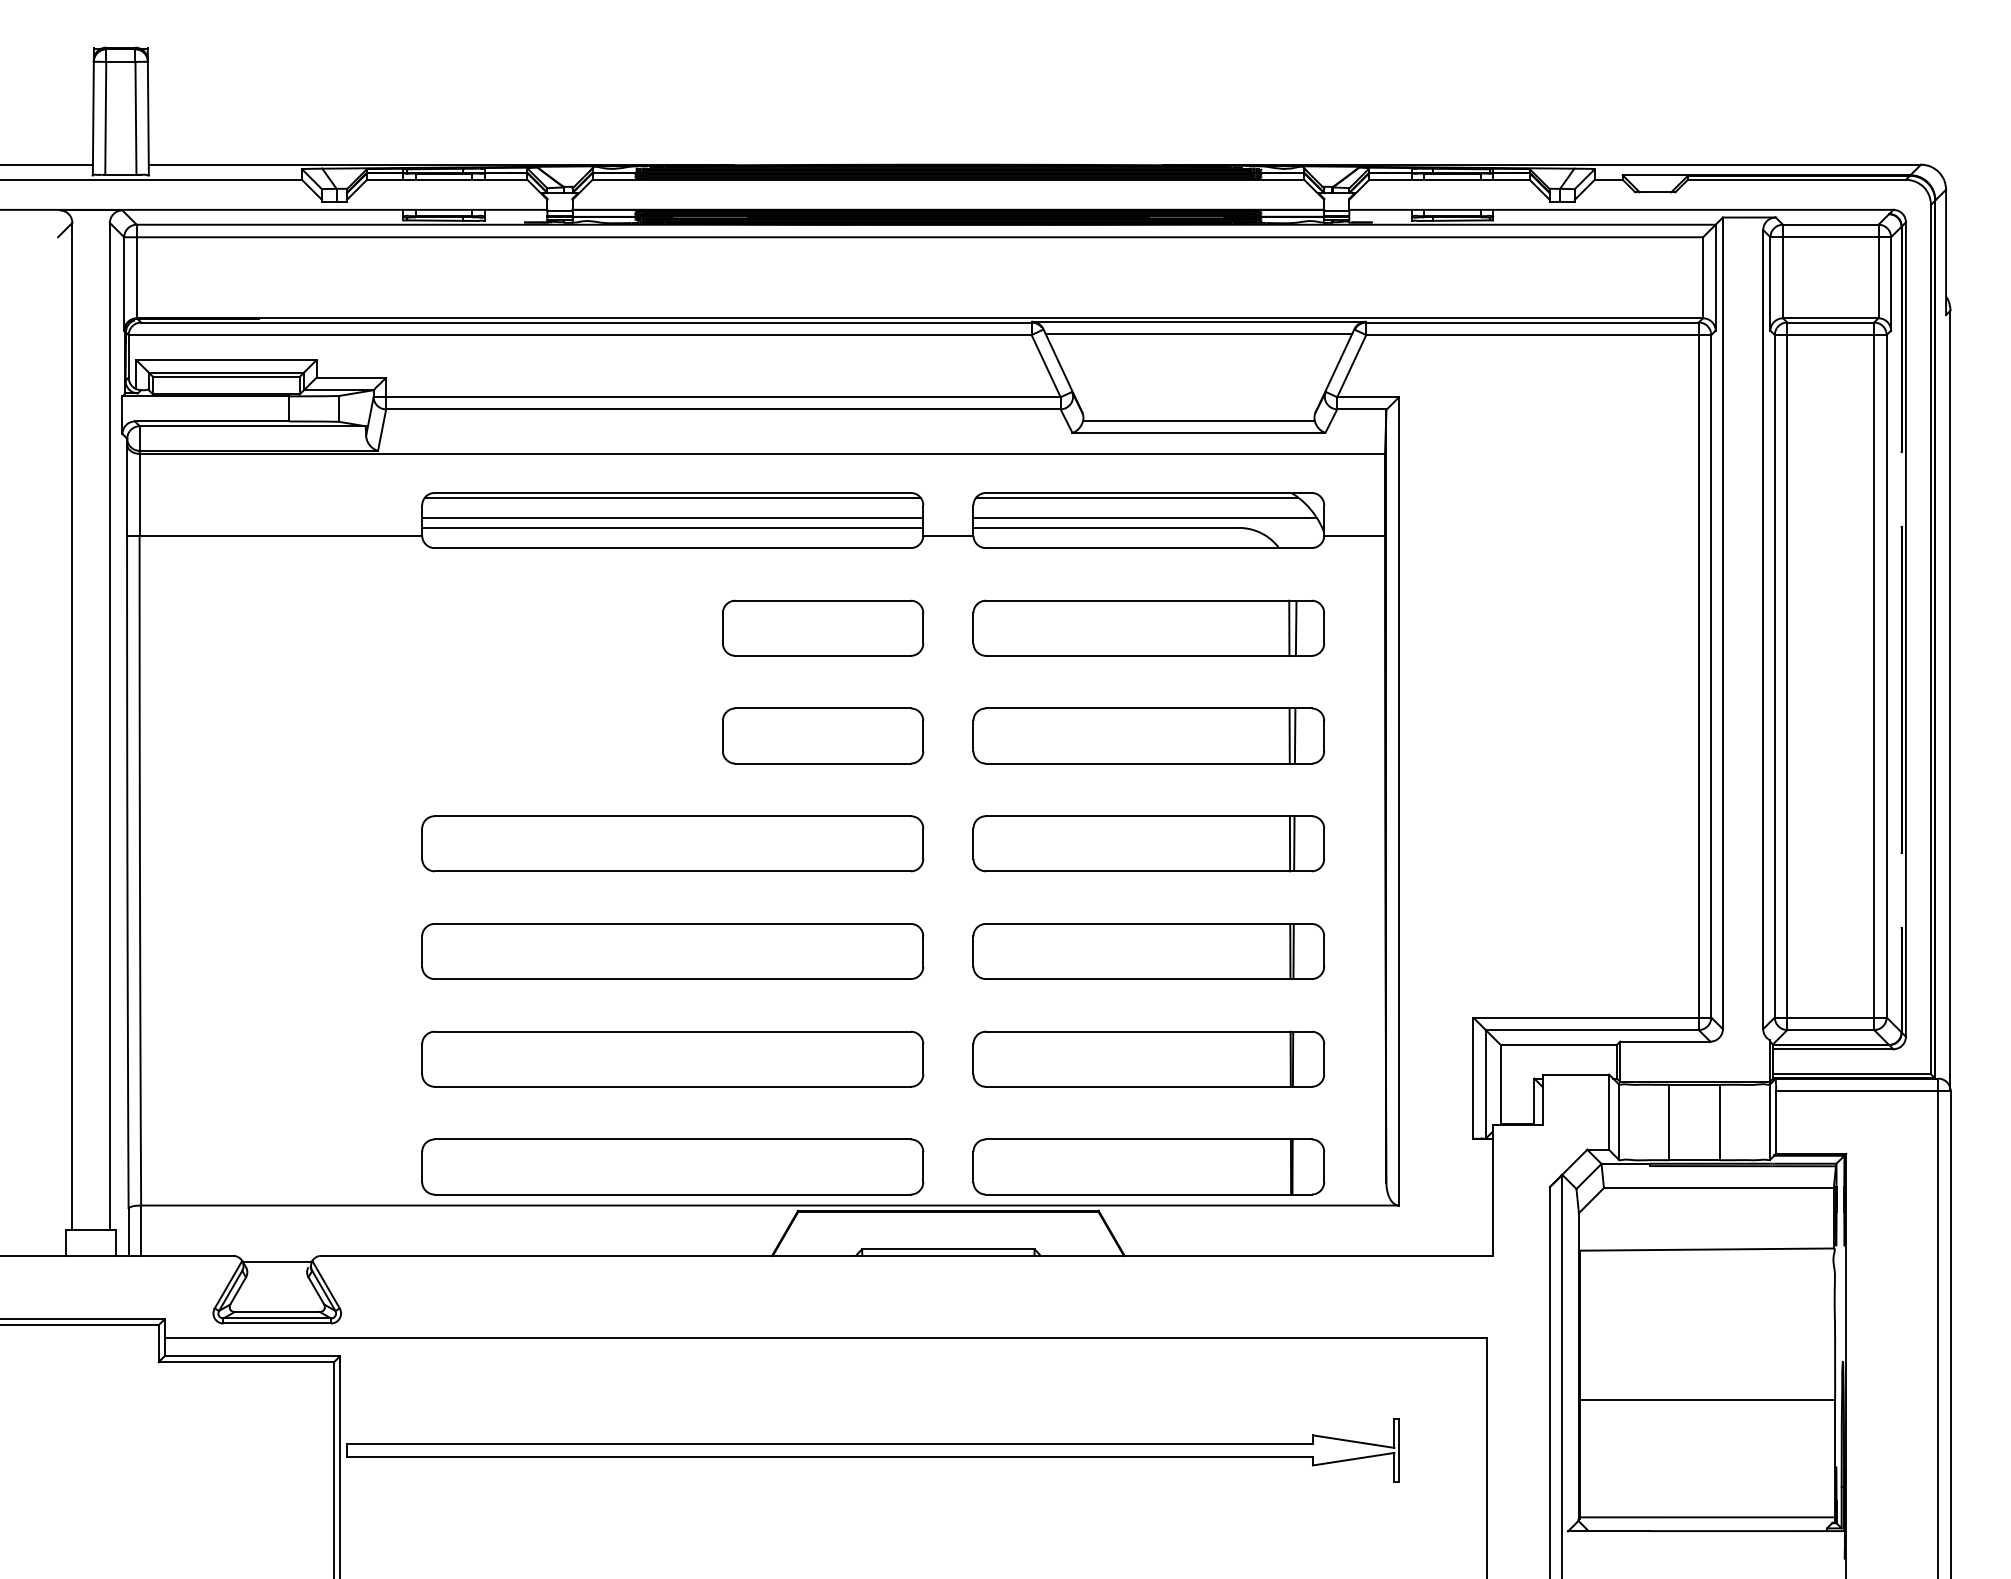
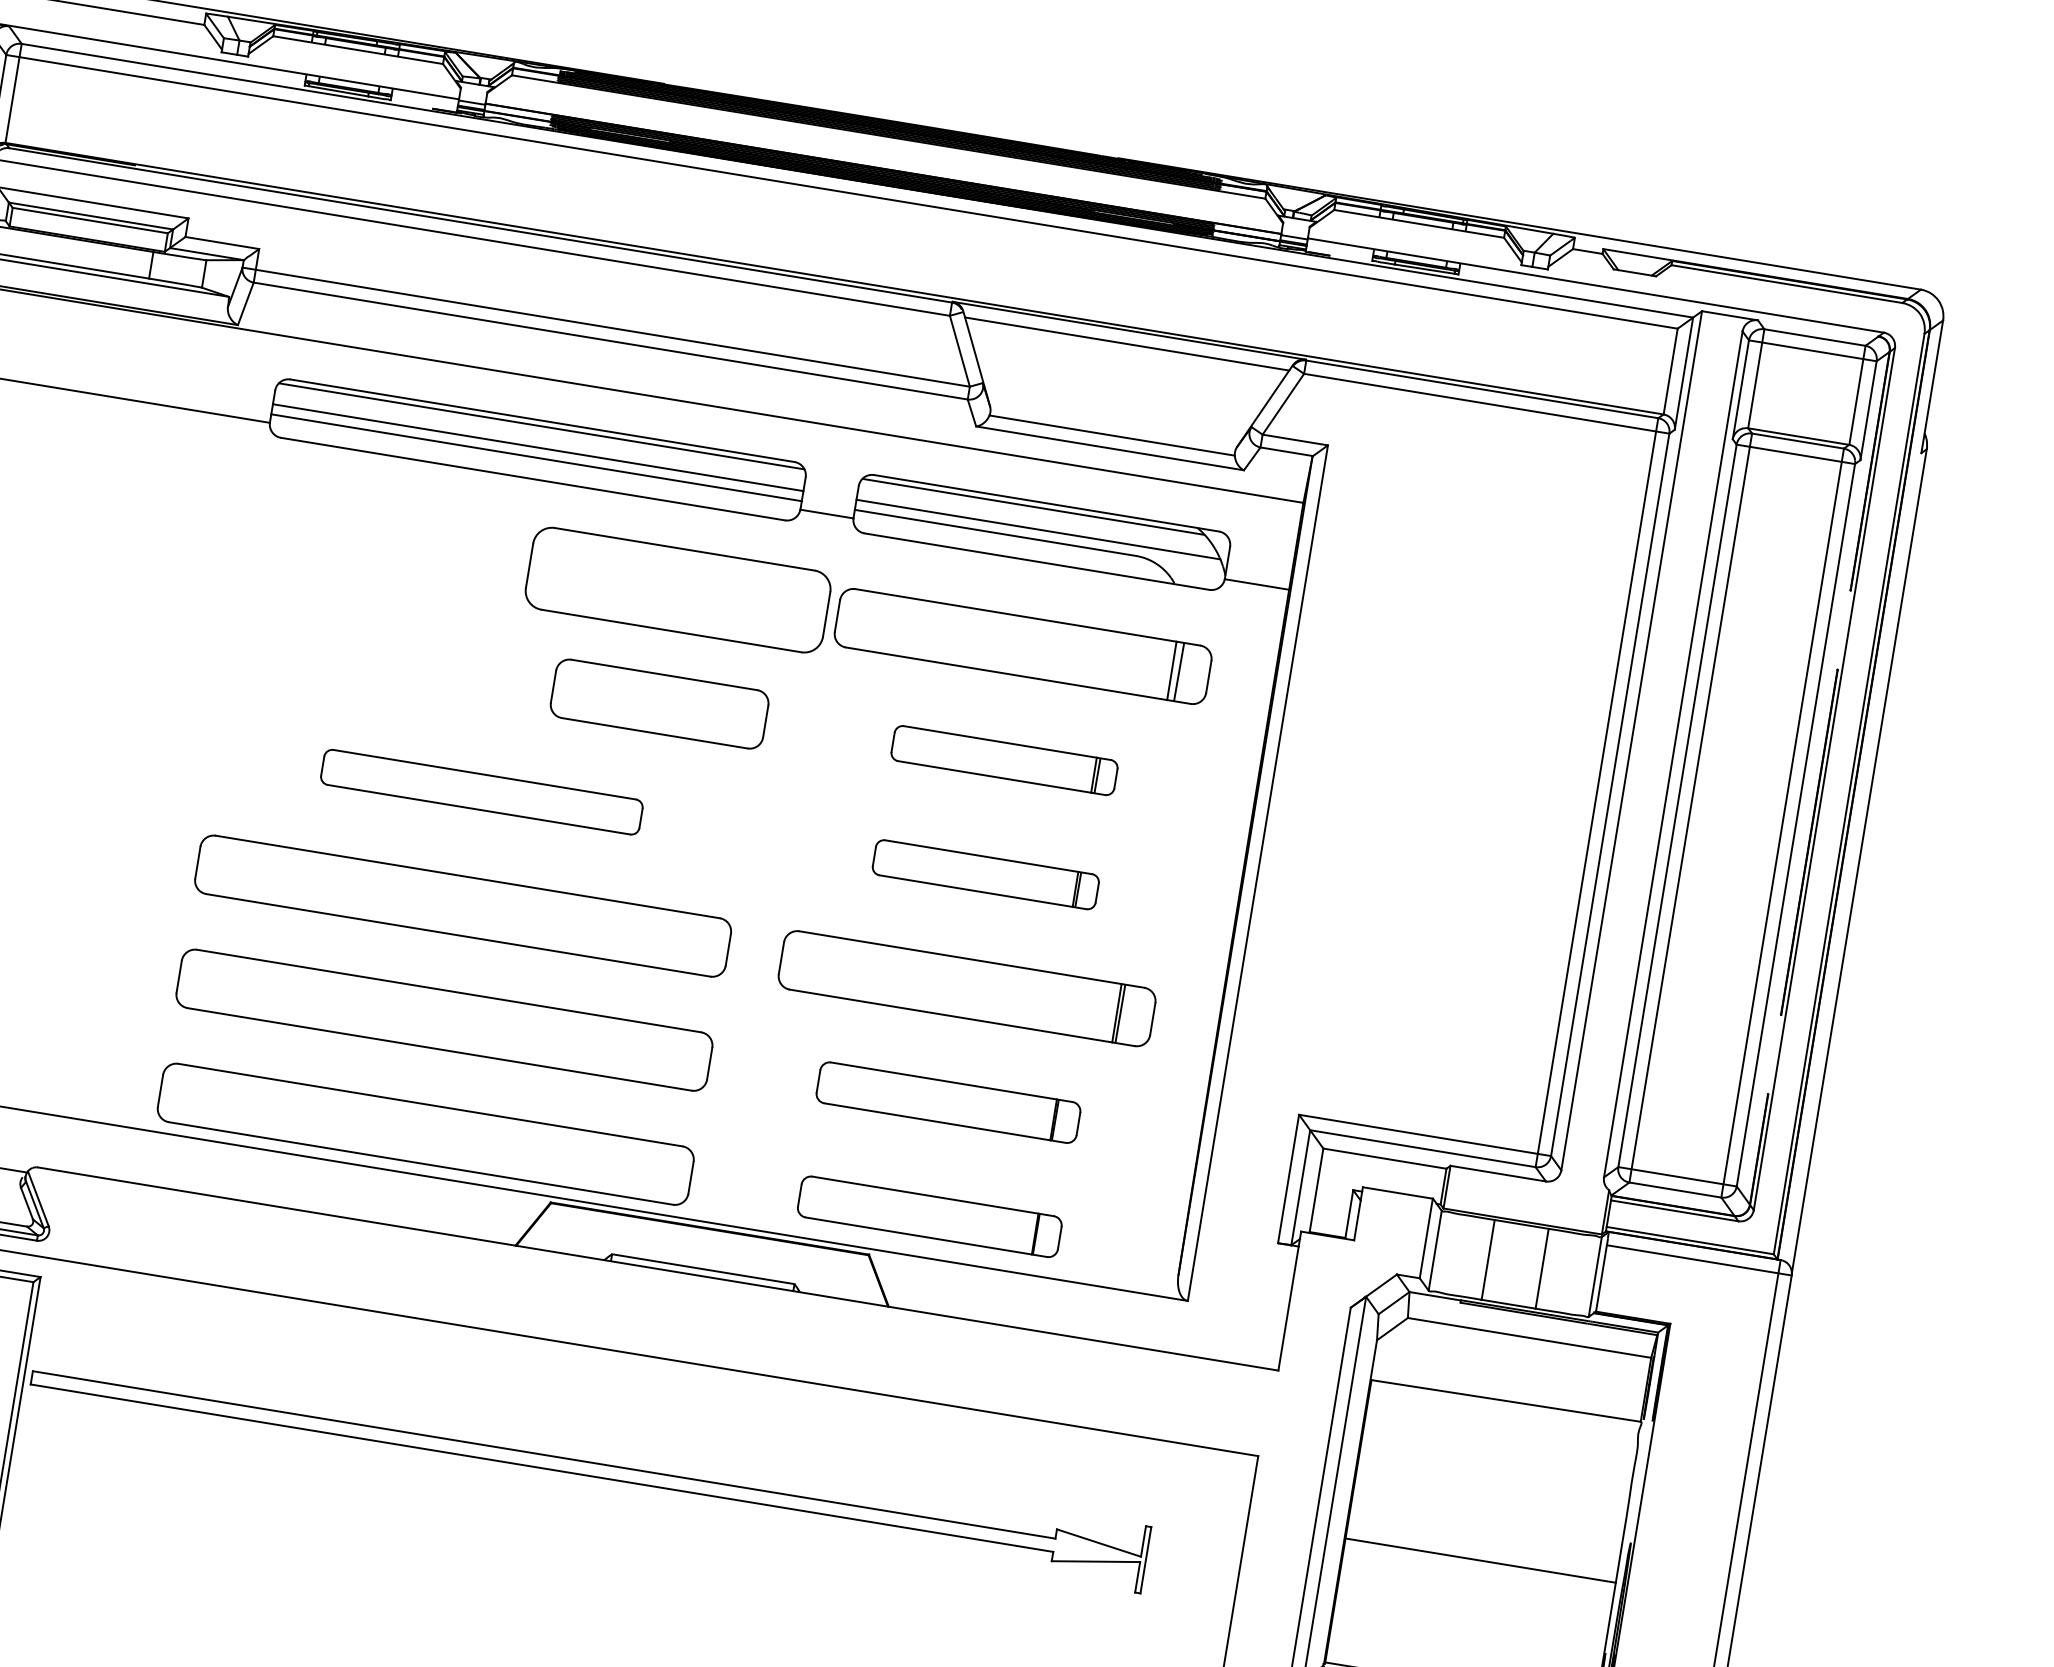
part: (823, 627) -> (678, 589), size x1.4
part: (1148, 735) -> (1004, 759), size x0.6
part: (672, 843) -> (481, 791), size x0.6
part: (1148, 843) -> (985, 874), size x0.6
part: (1148, 1058) -> (948, 1101), size x0.7
part: (1148, 1166) -> (929, 1216), size x0.7

